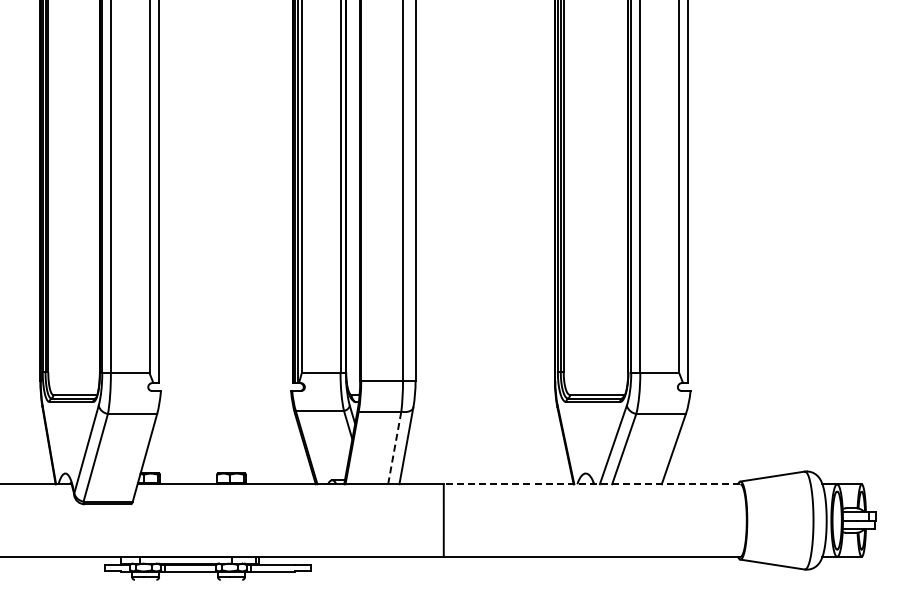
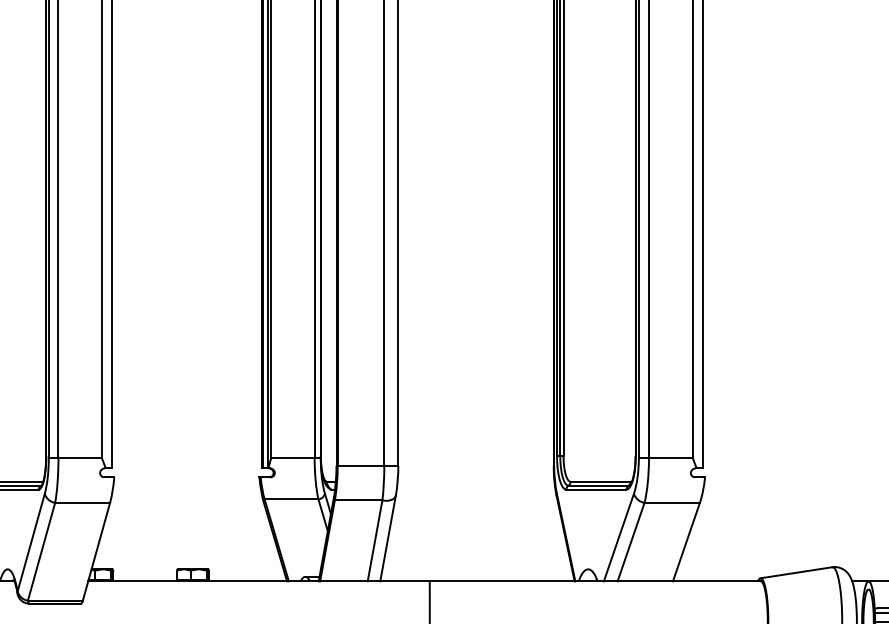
line: (394, 448) -> (374, 541), dashed -> solid
line: (591, 484) -> (594, 581), dashed -> solid

